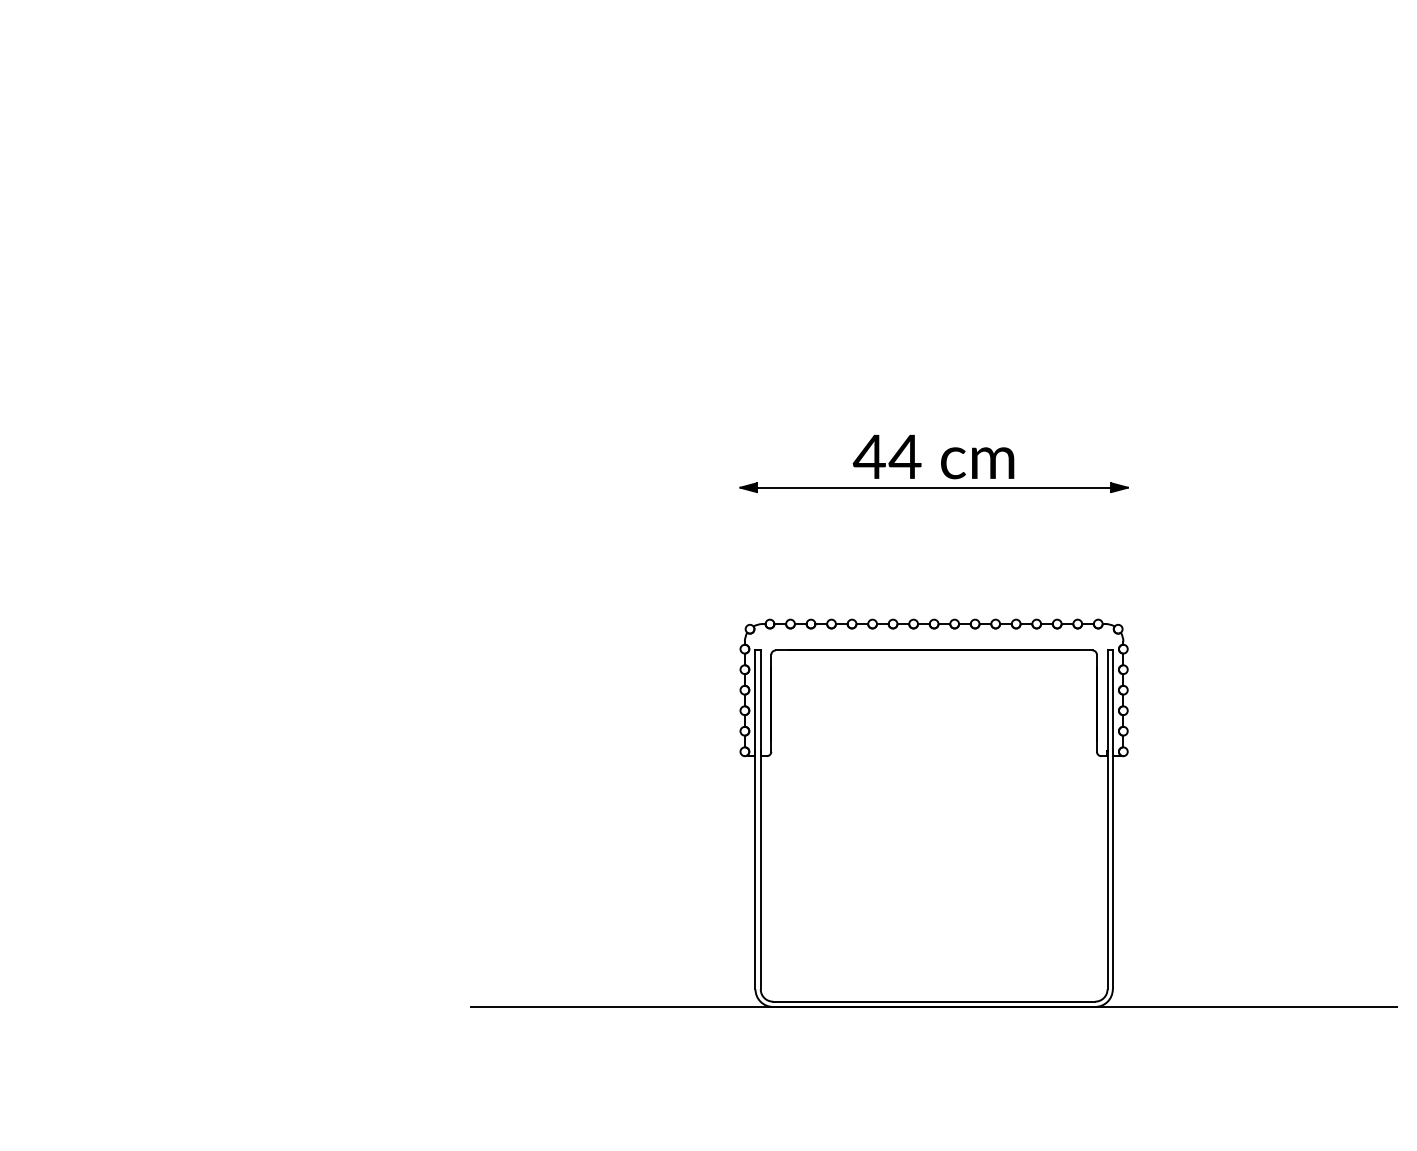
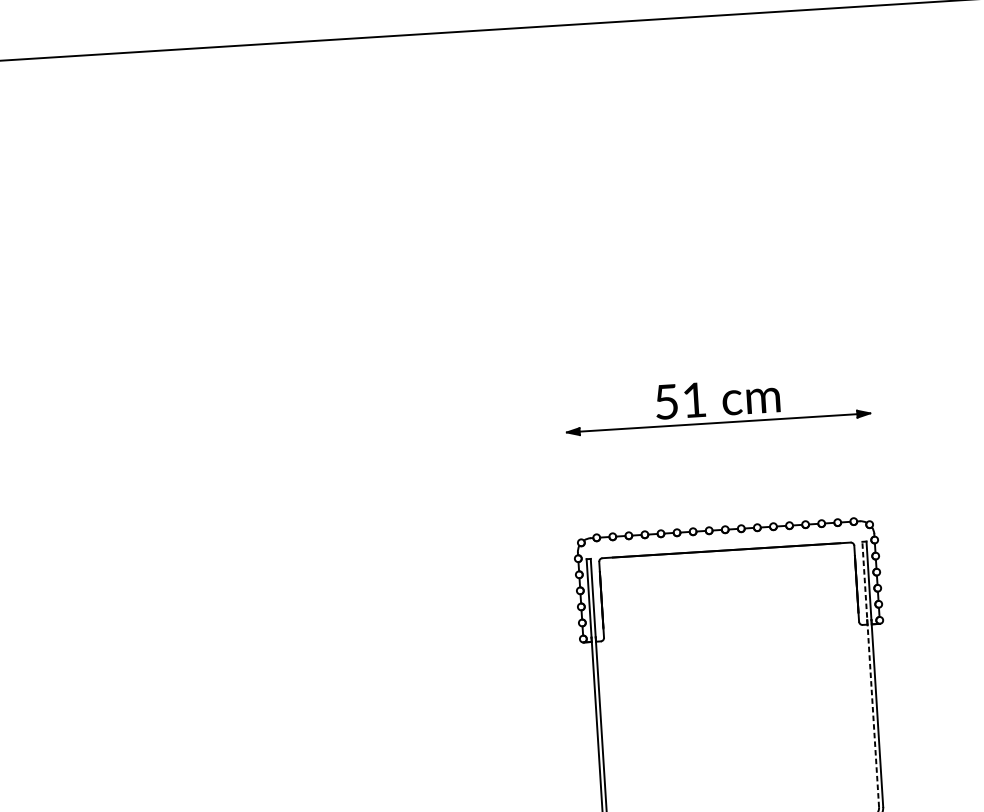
text: (886, 456) -> (679, 400), 44 -> 51
line: (1107, 819) -> (870, 674), solid -> dashed

